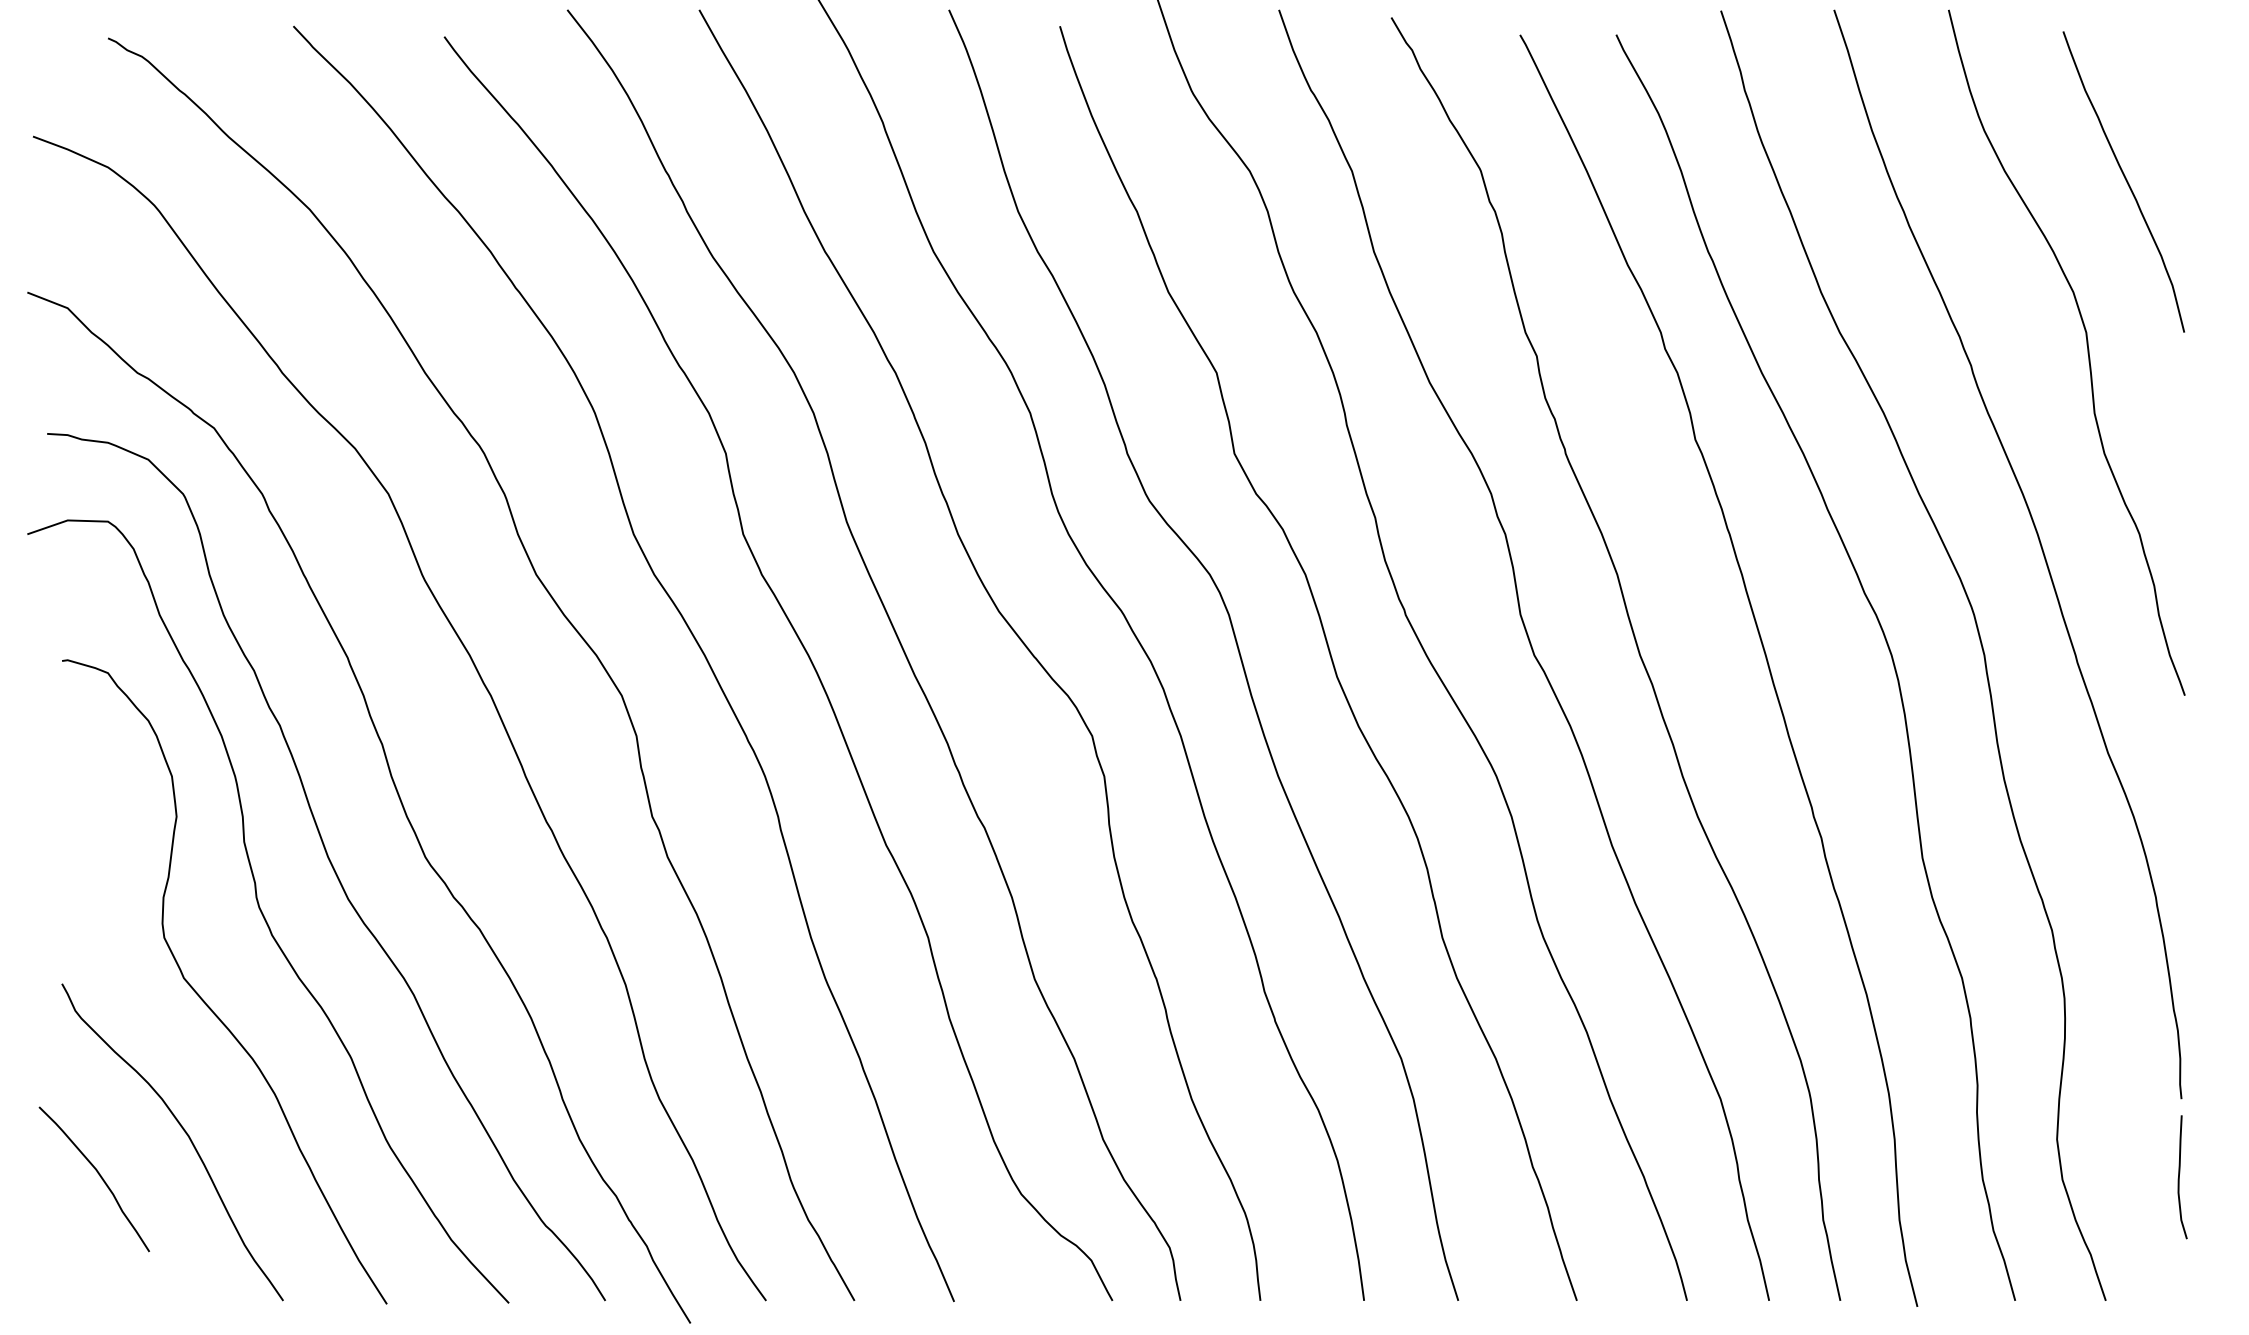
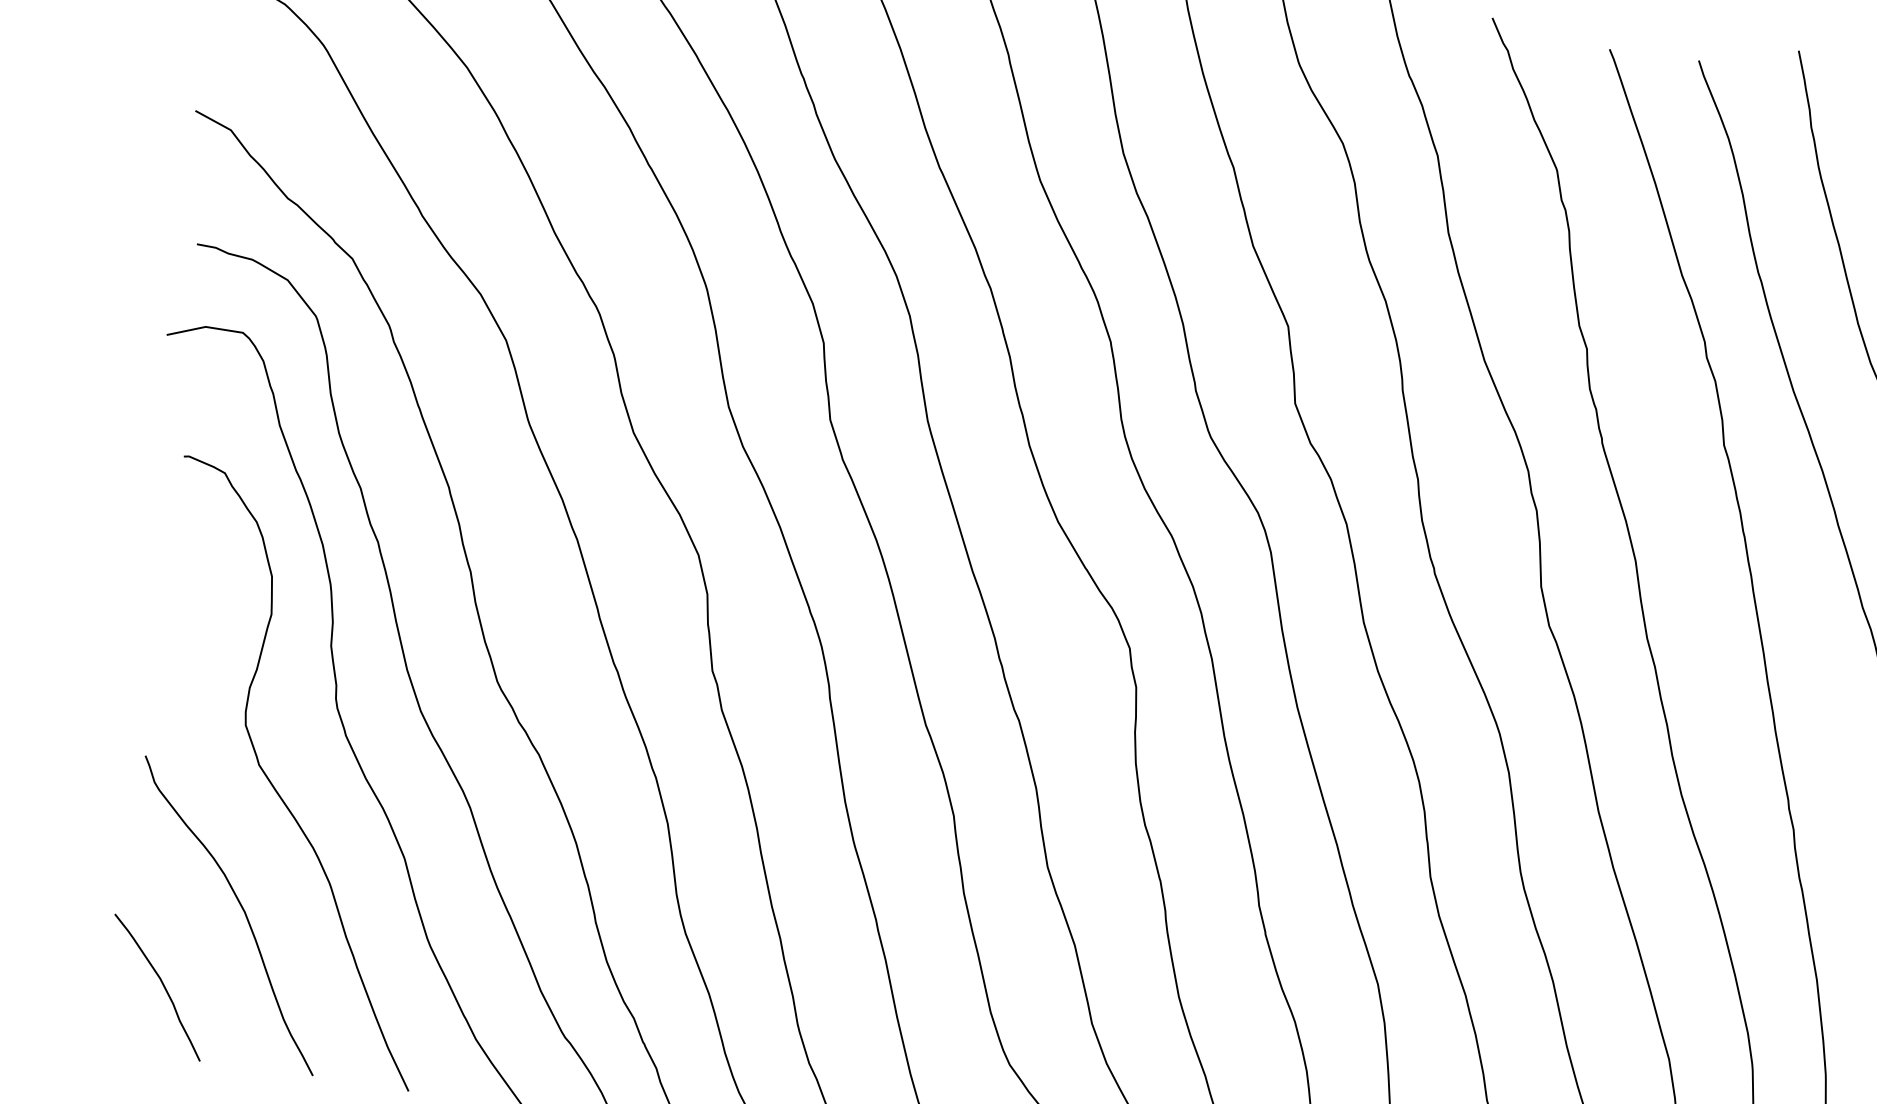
curve: (99, 1176) -> (162, 985), moved

